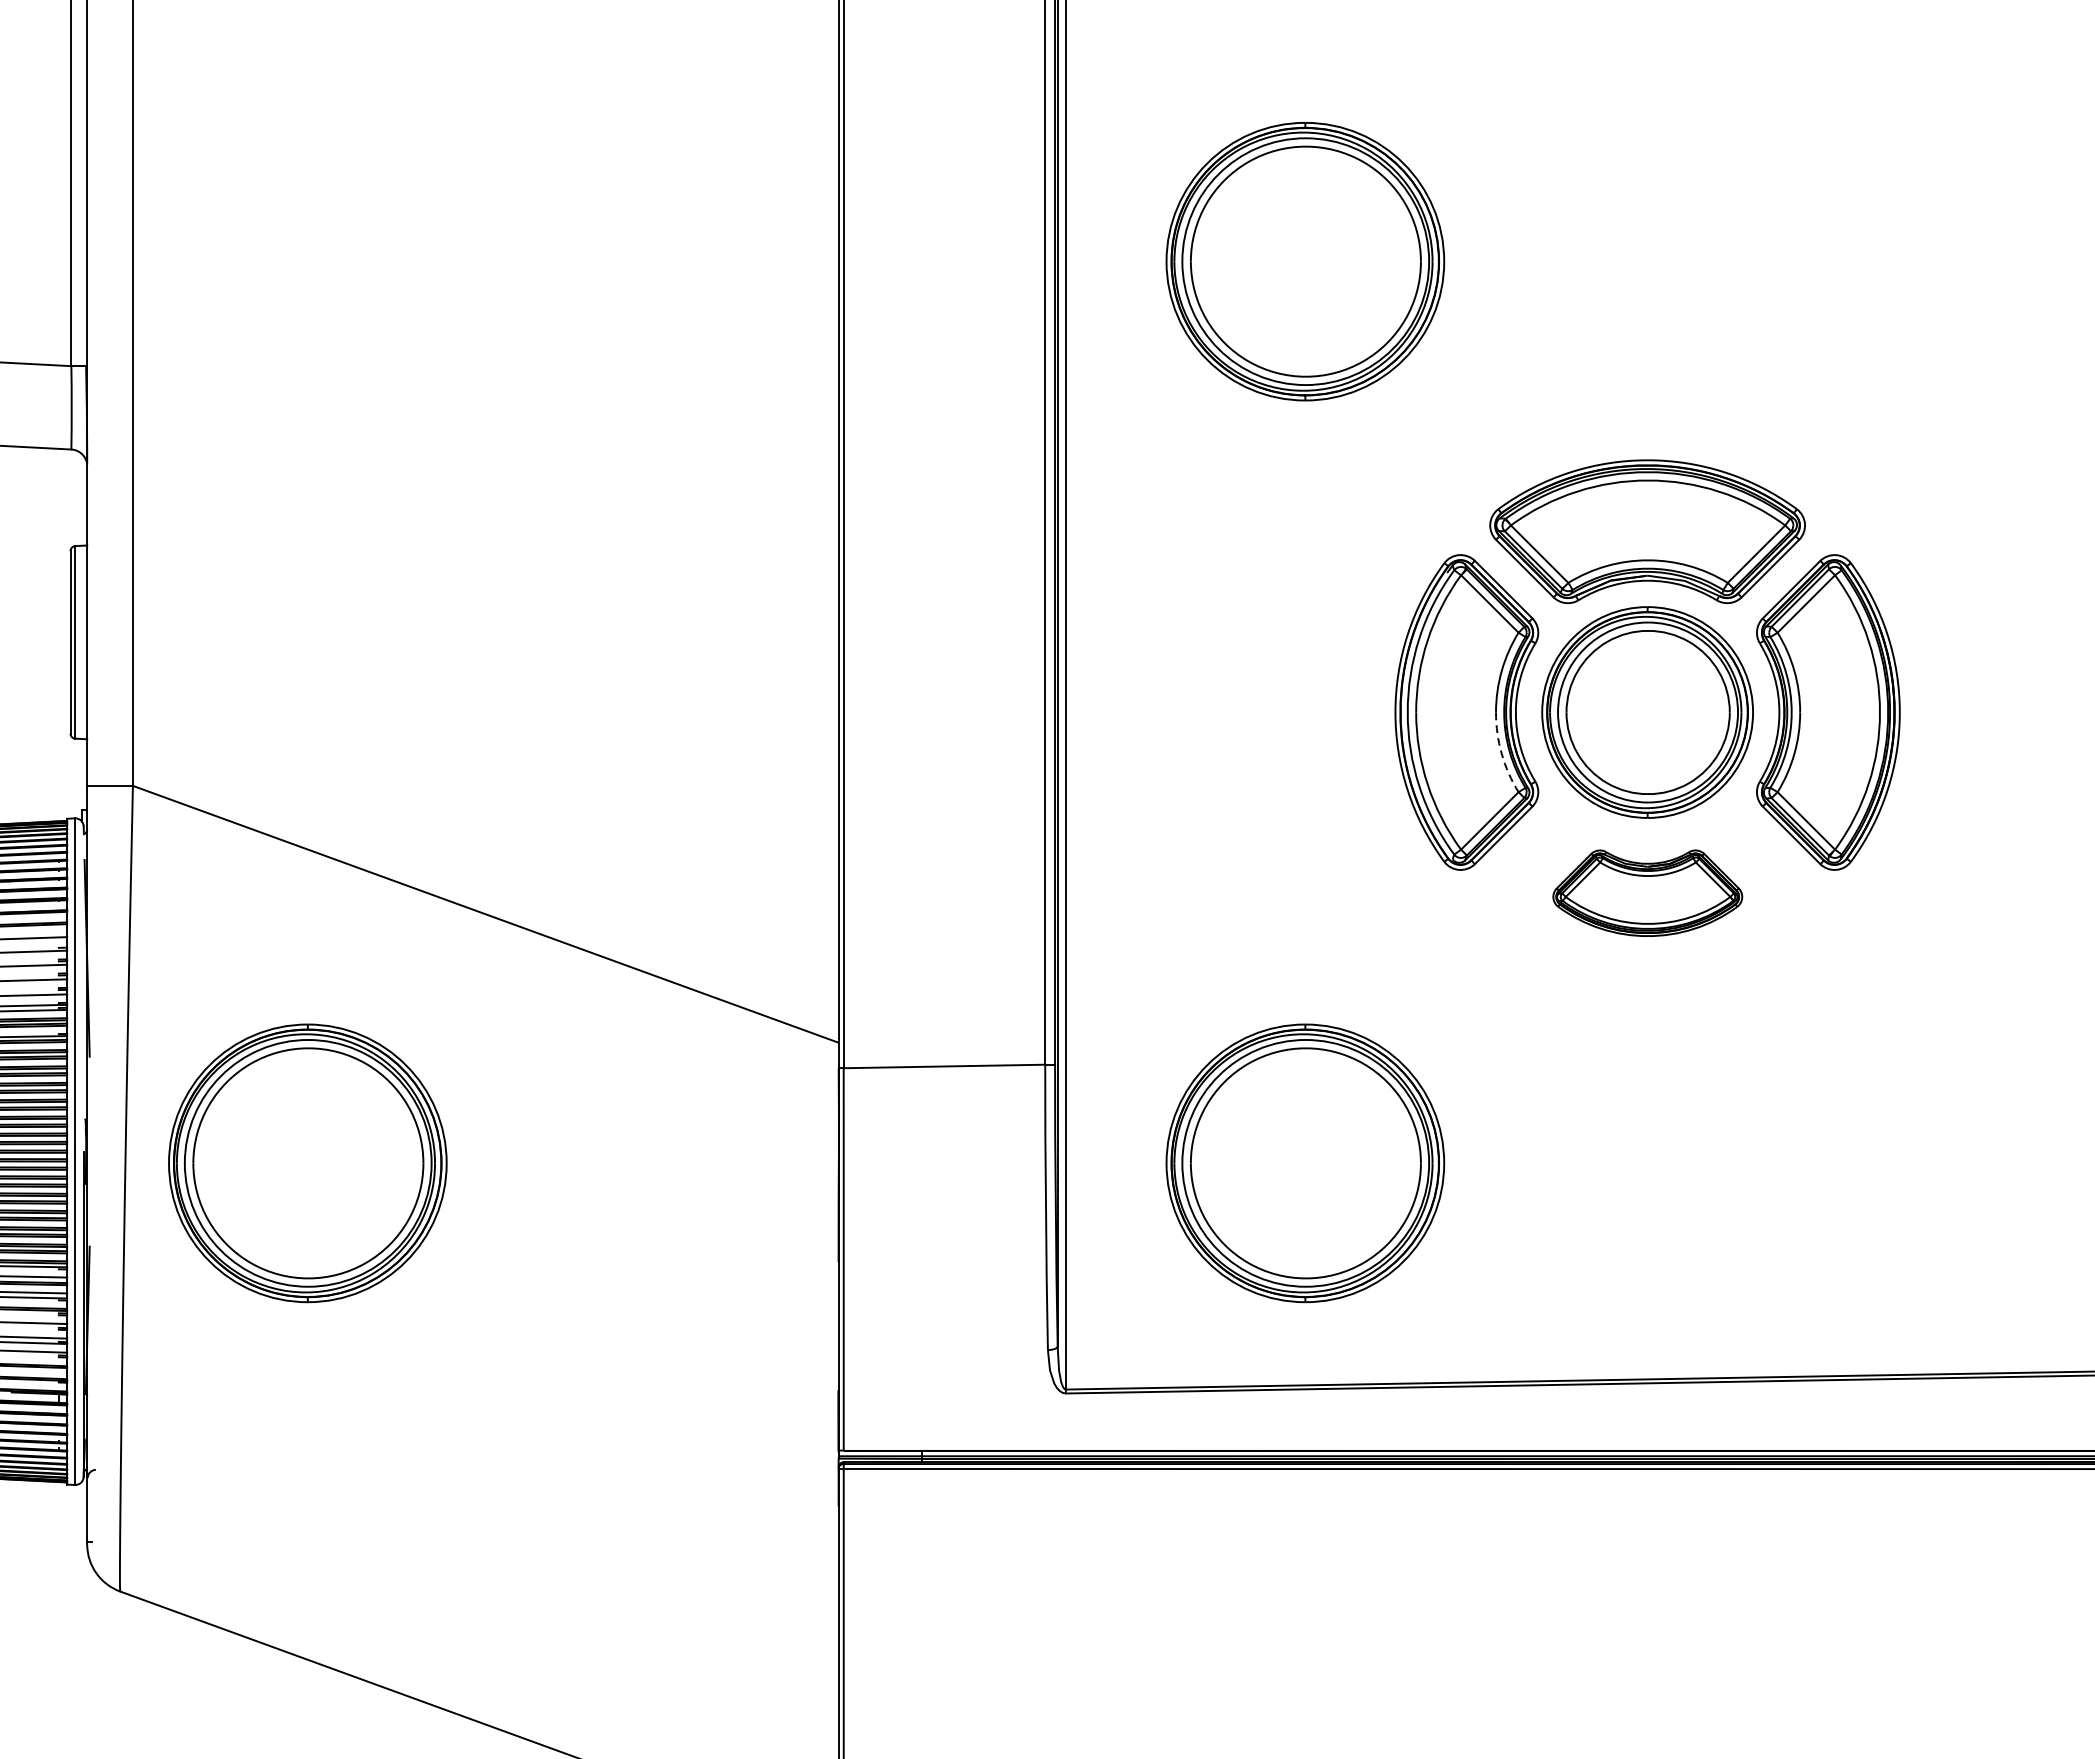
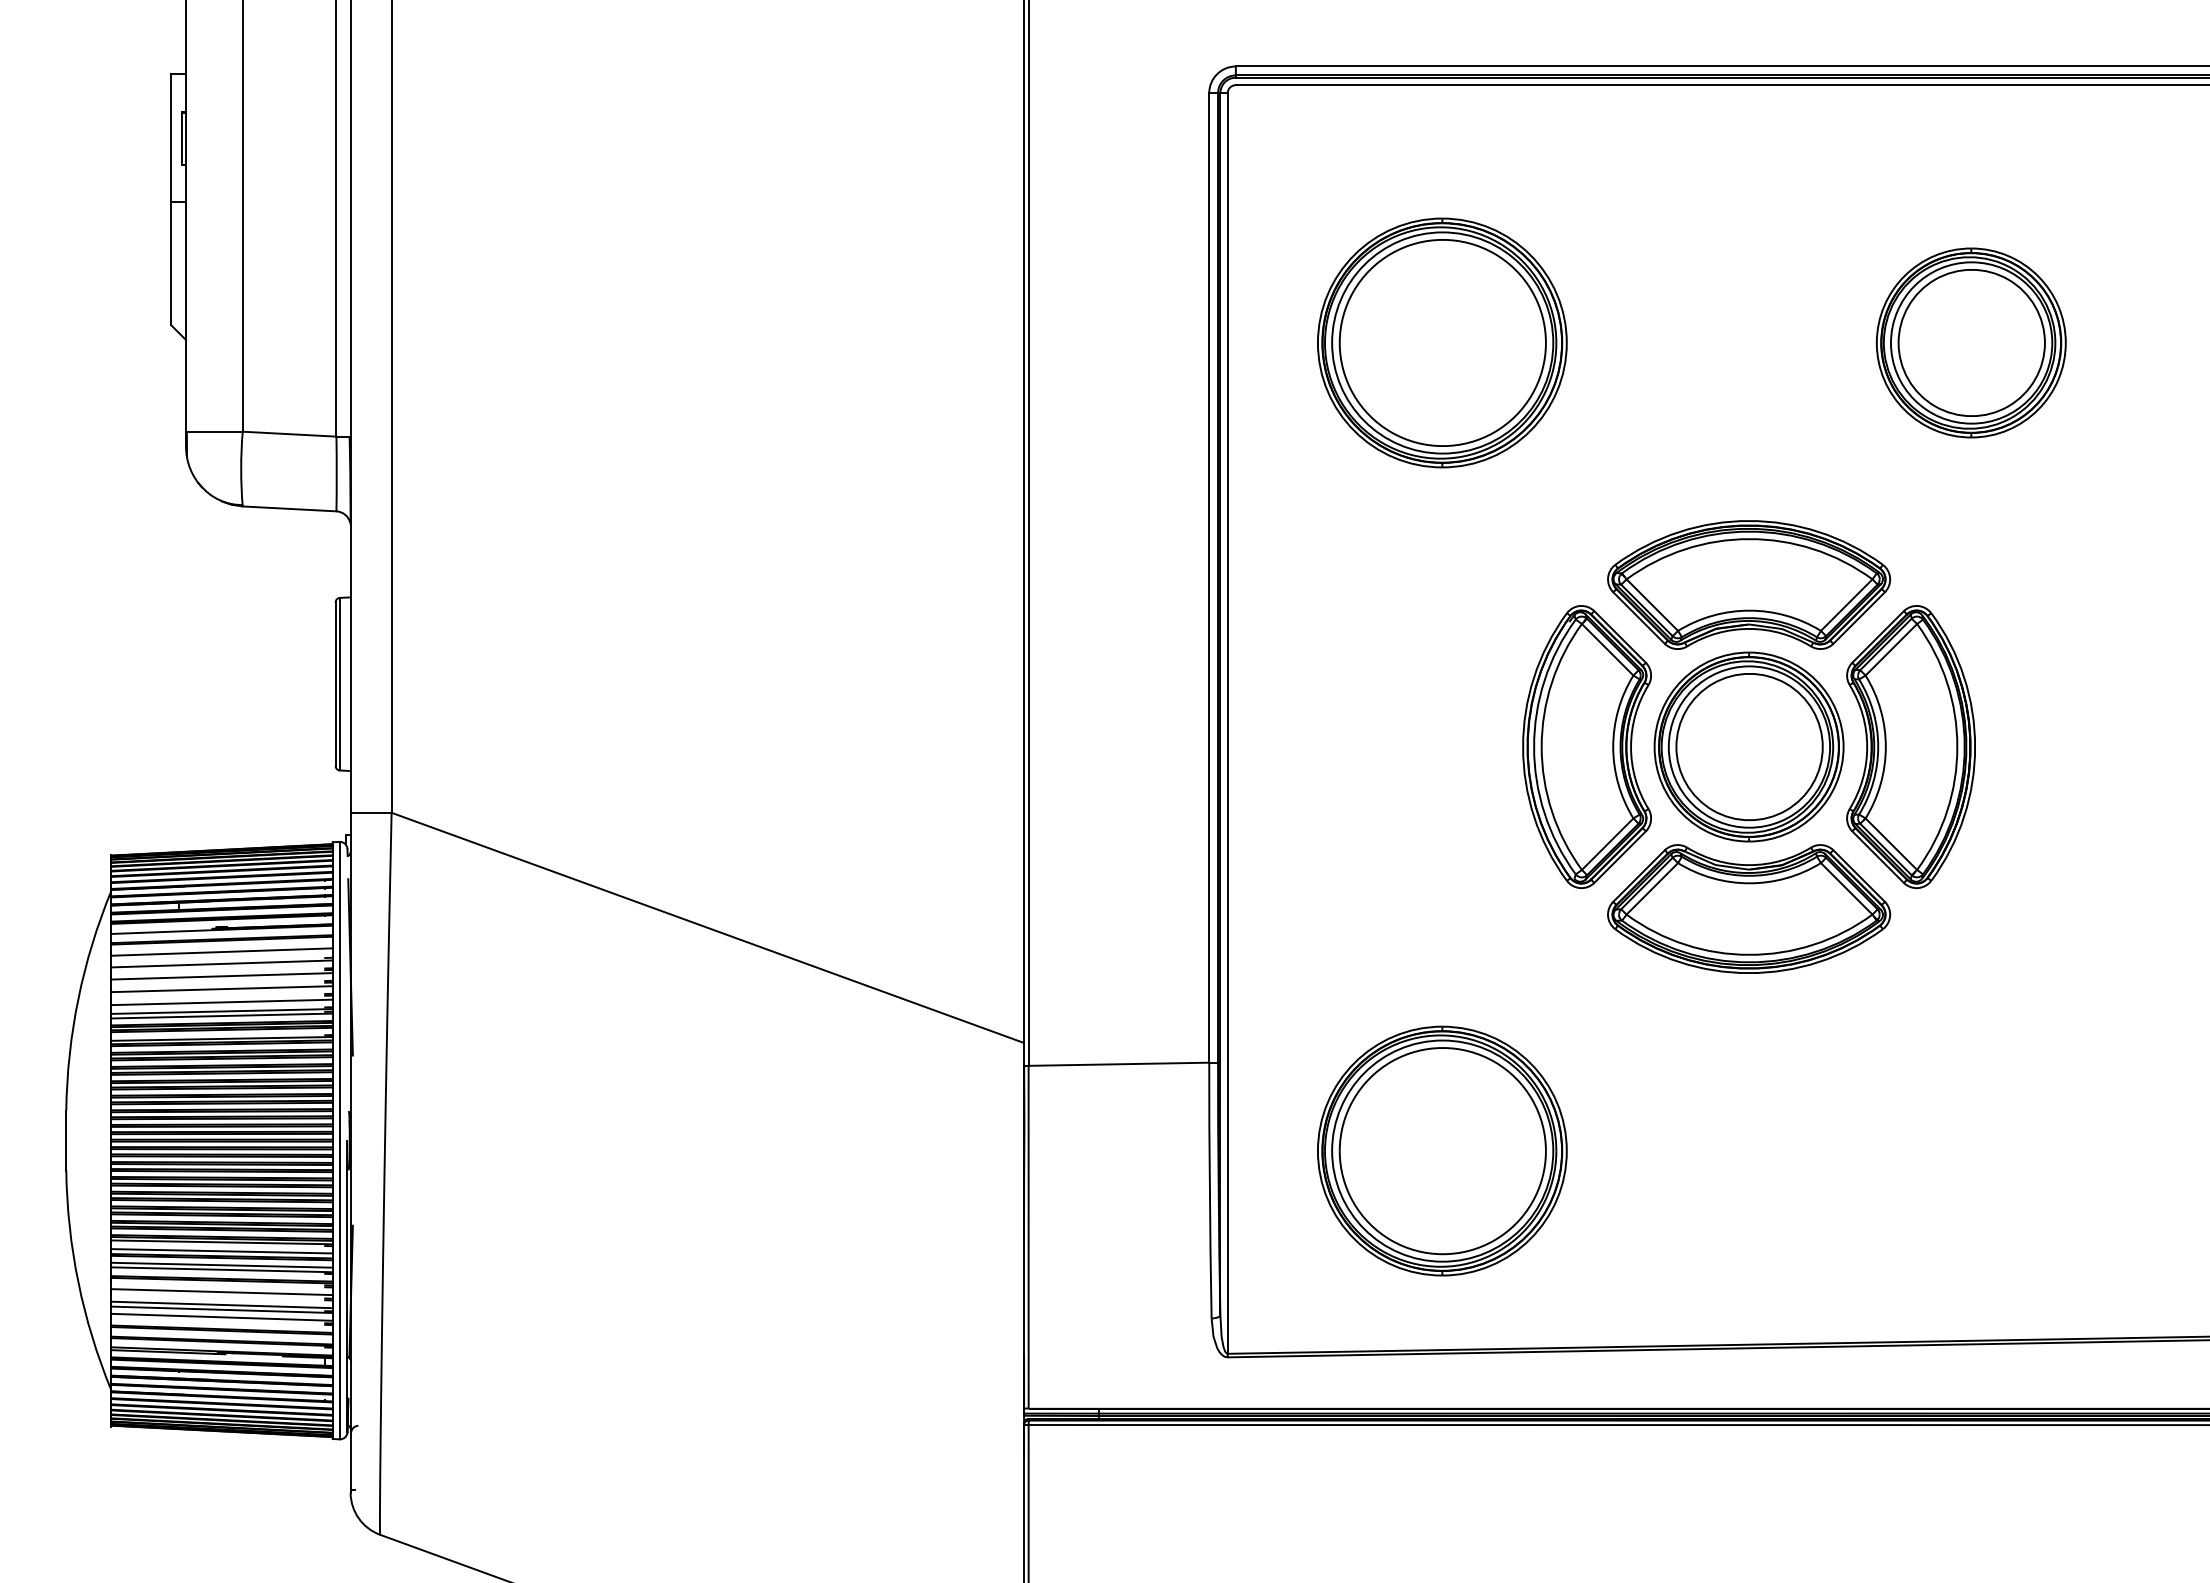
part: (1894, 261) -> (1970, 342), added
arc: (1501, 754) -> (1618, 784), dashed -> solid
part: (1648, 892) -> (1749, 908), size x1.67
part: (307, 1162) -> (548, 1150), removed

